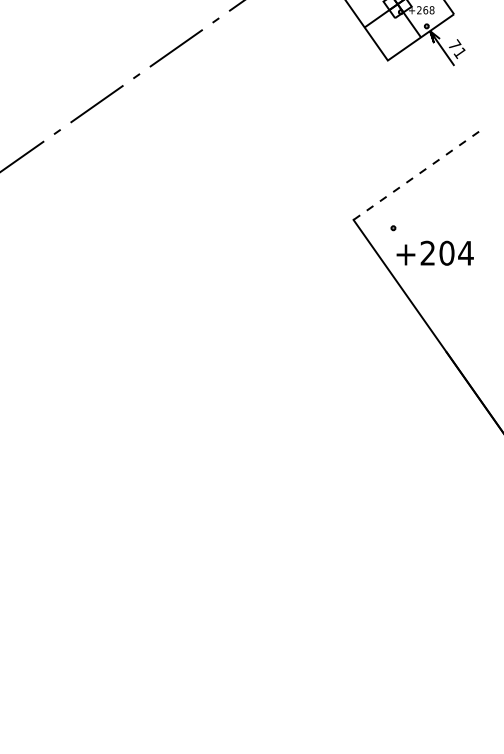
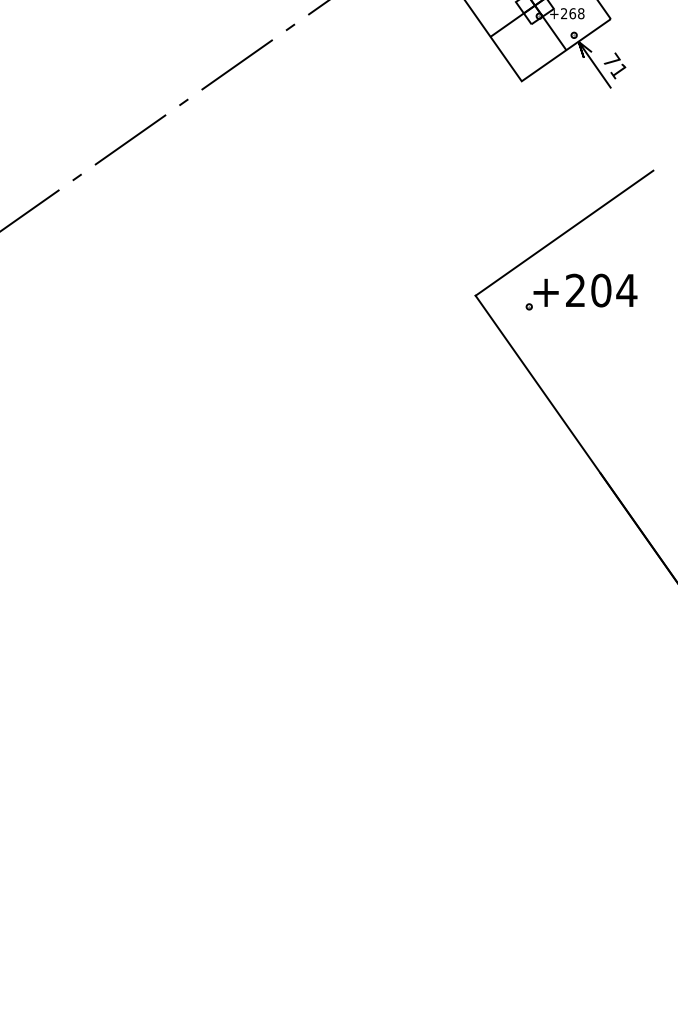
line: (419, 173) -> (564, 233), dashed -> solid
text: (435, 253) -> (585, 290), moved

